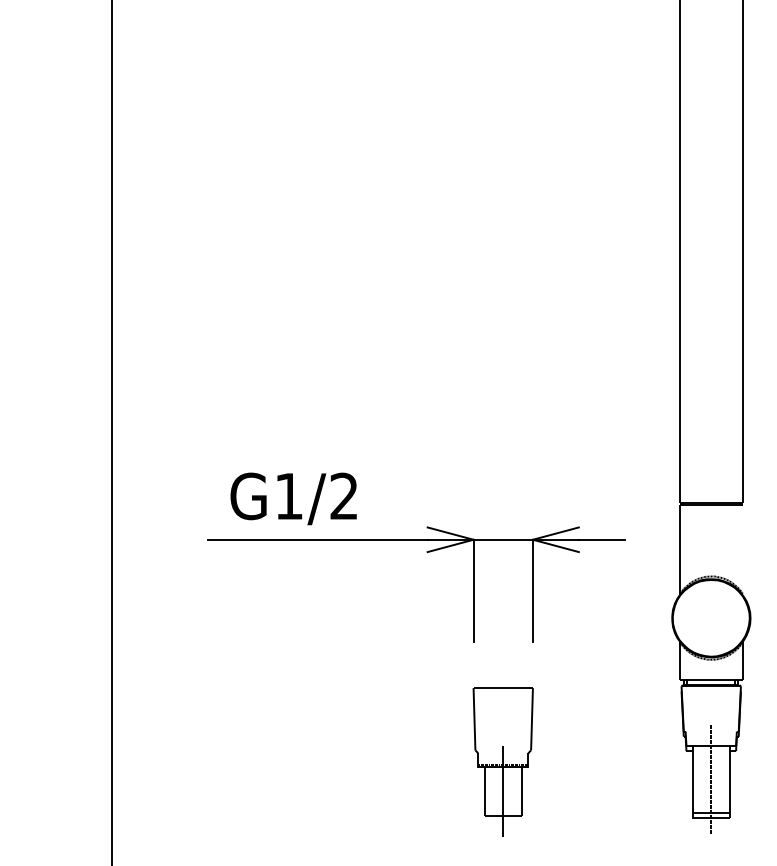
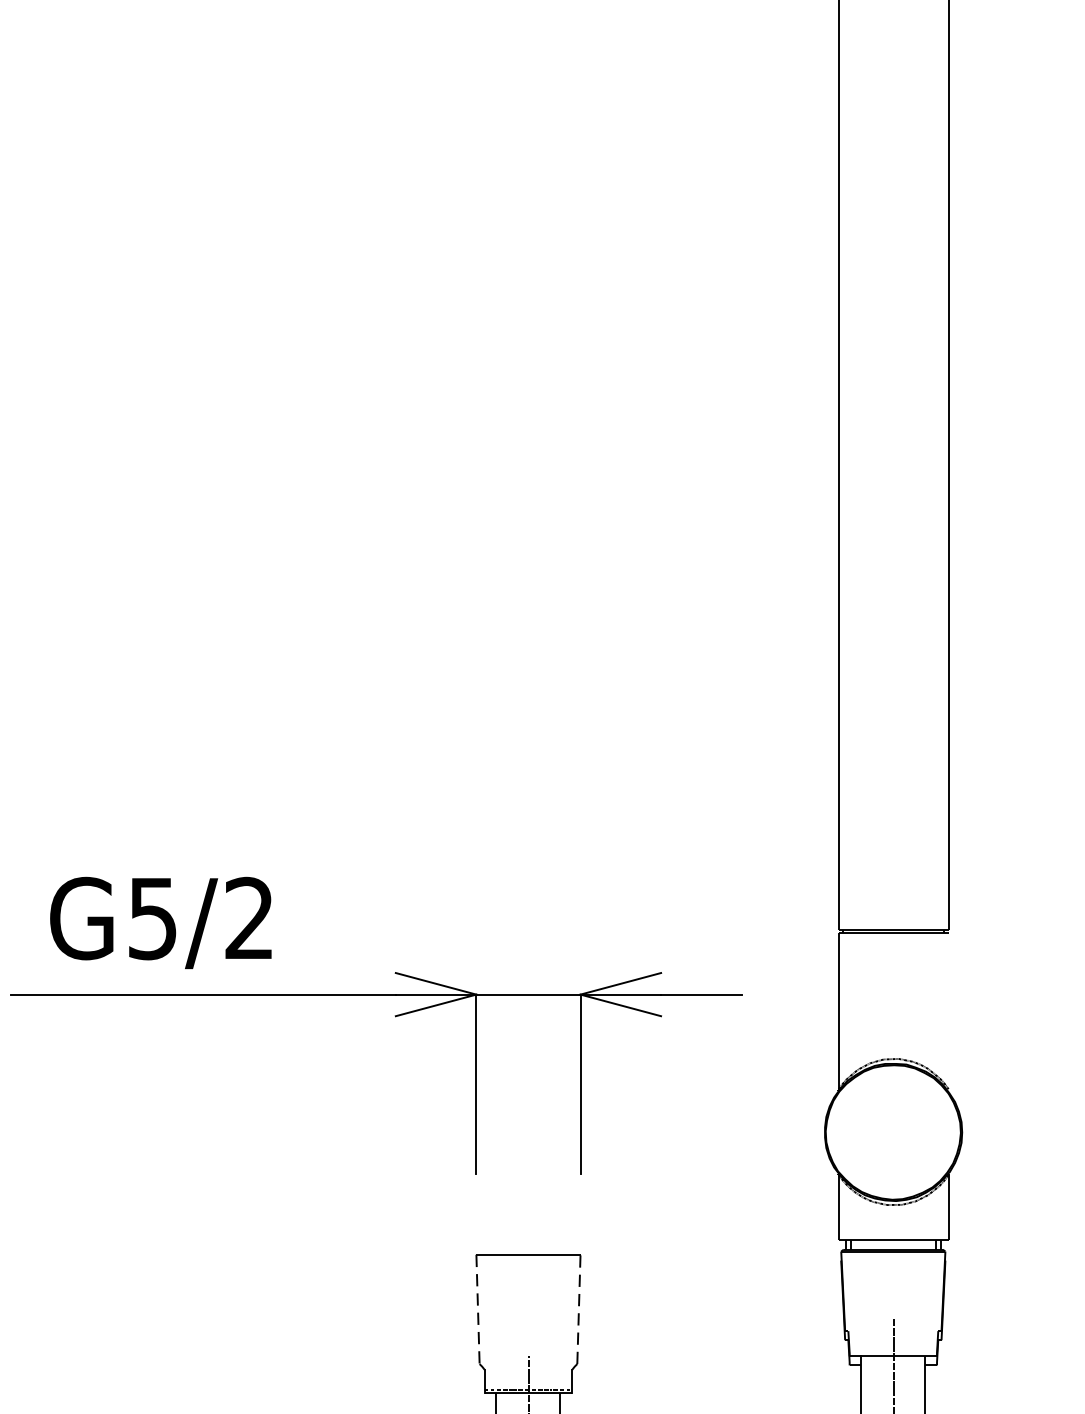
text: (288, 496) -> (151, 918), G1/2 -> G5/2
line: (532, 718) -> (579, 1308), solid -> dashed
line: (474, 719) -> (478, 1309), solid -> dashed

